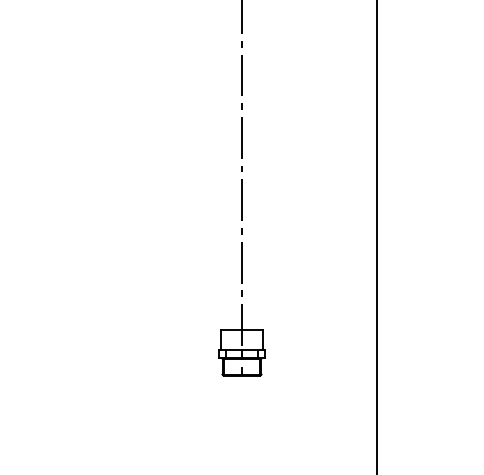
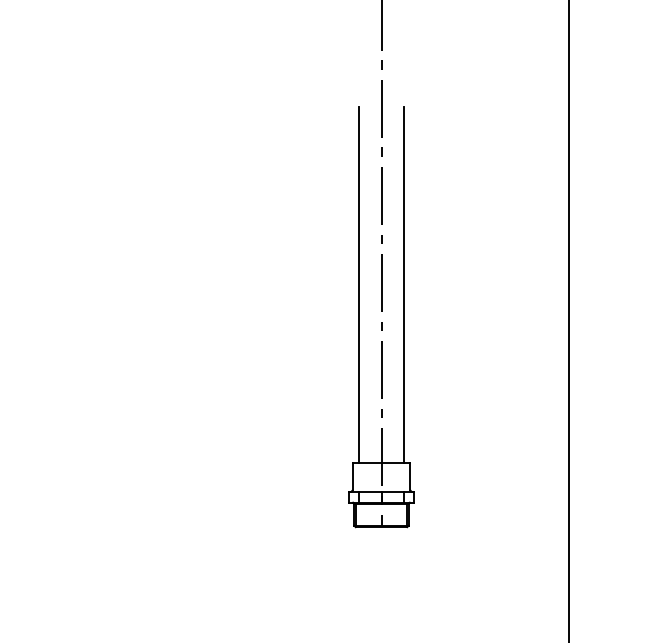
line: (225, 201) -> (358, 284), added
line: (258, 201) -> (404, 284), added

